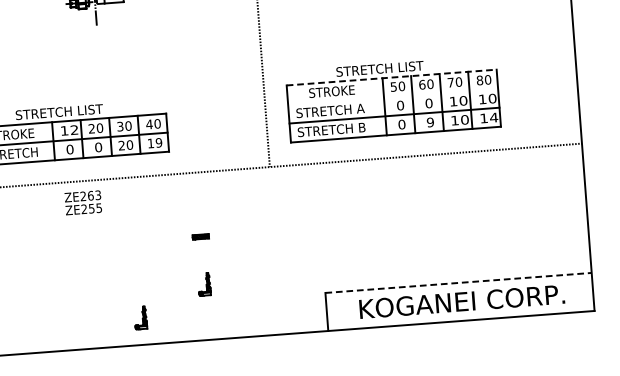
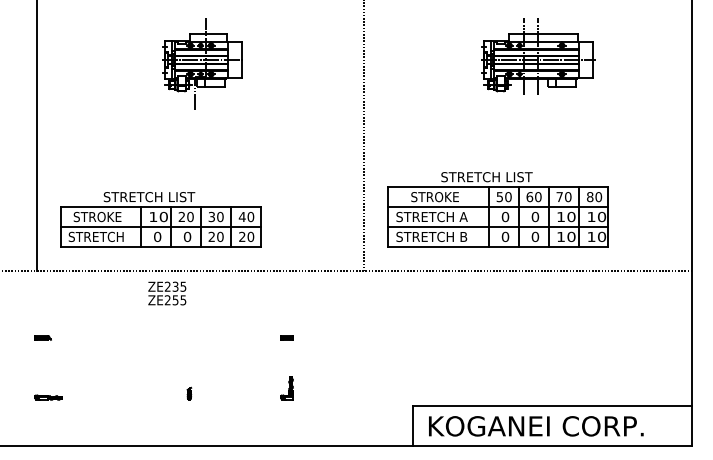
line: (391, 77) -> (498, 187), dashed -> solid
line: (393, 97) -> (498, 207), added
text: (493, 117) -> (601, 236), 14 -> 10
text: (429, 122) -> (534, 236), 9 -> 0
text: (74, 130) -> (163, 217), 12 -> 10
text: (154, 142) -> (246, 236), 19 -> 20
text: (94, 195) -> (179, 286), ZE263 -> ZE235
part: (200, 236) -> (286, 337), size x0.71
line: (458, 283) -> (552, 406), dashed -> solid
part: (111, 296) -> (189, 393), added
text: (462, 301) -> (536, 426), moved
part: (140, 318) -> (217, 418), removed

